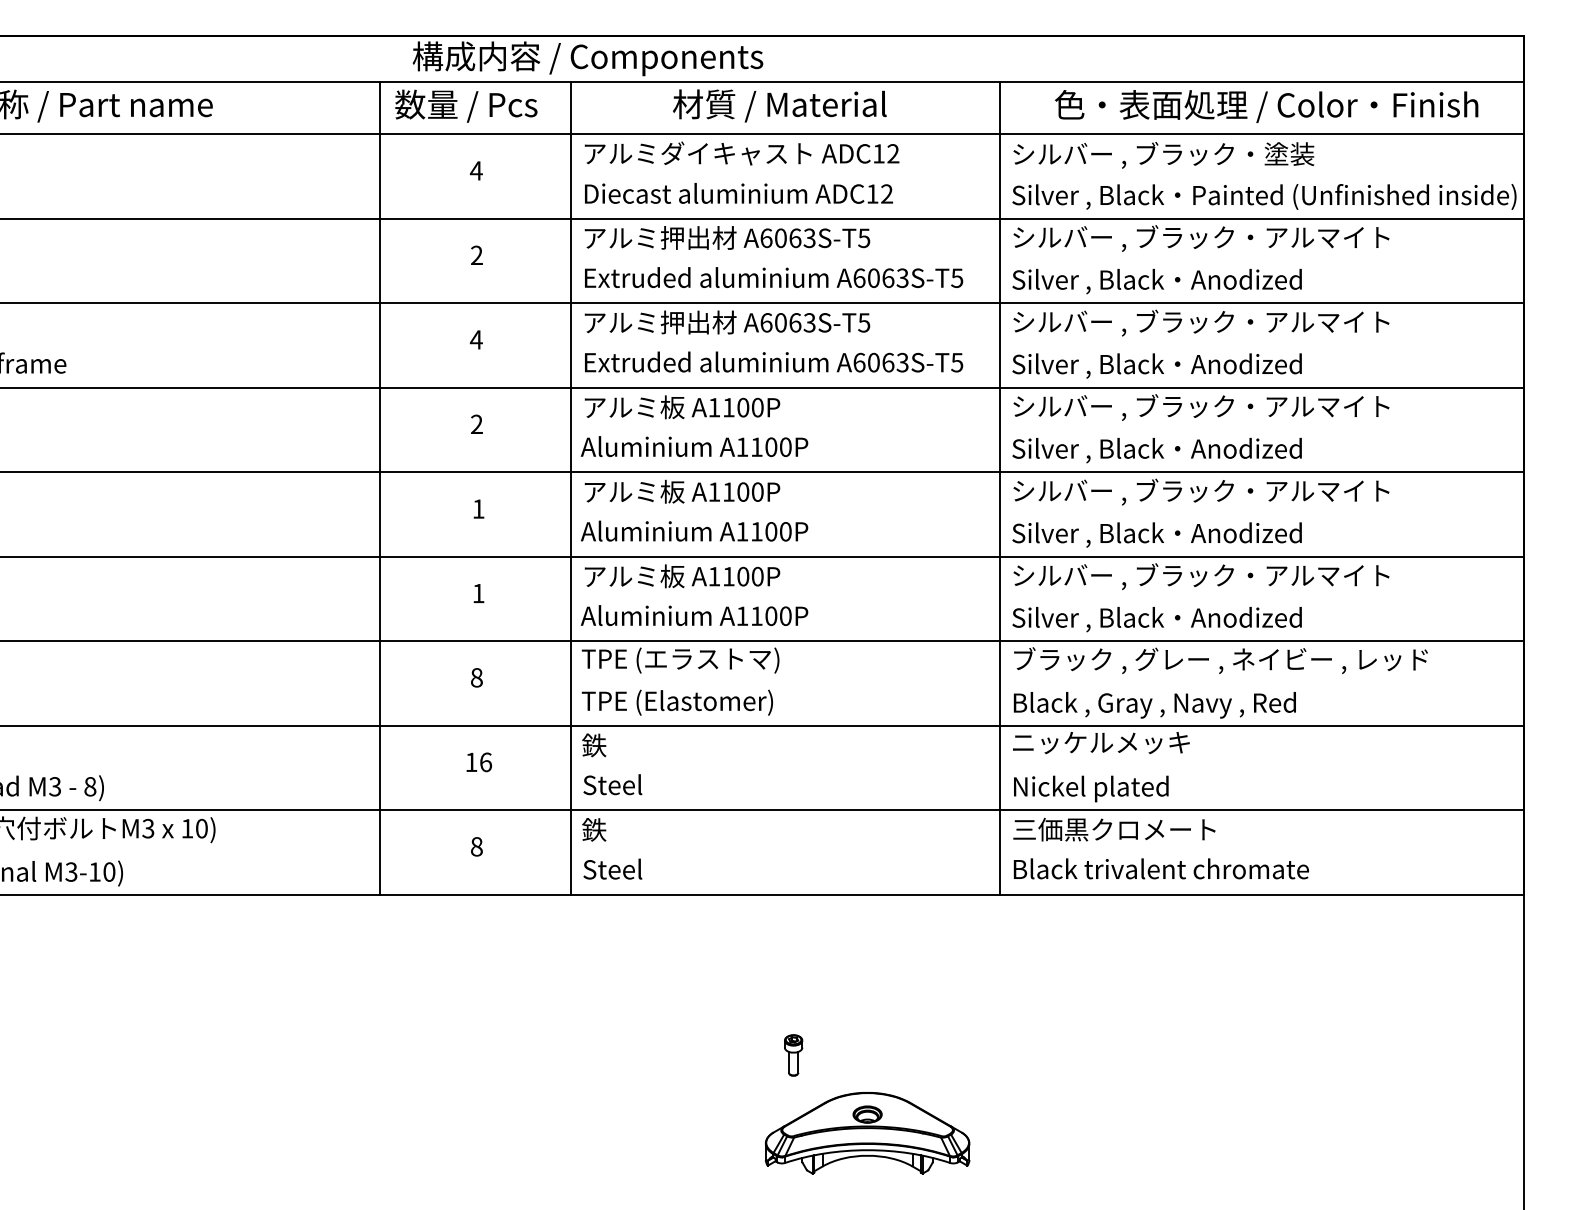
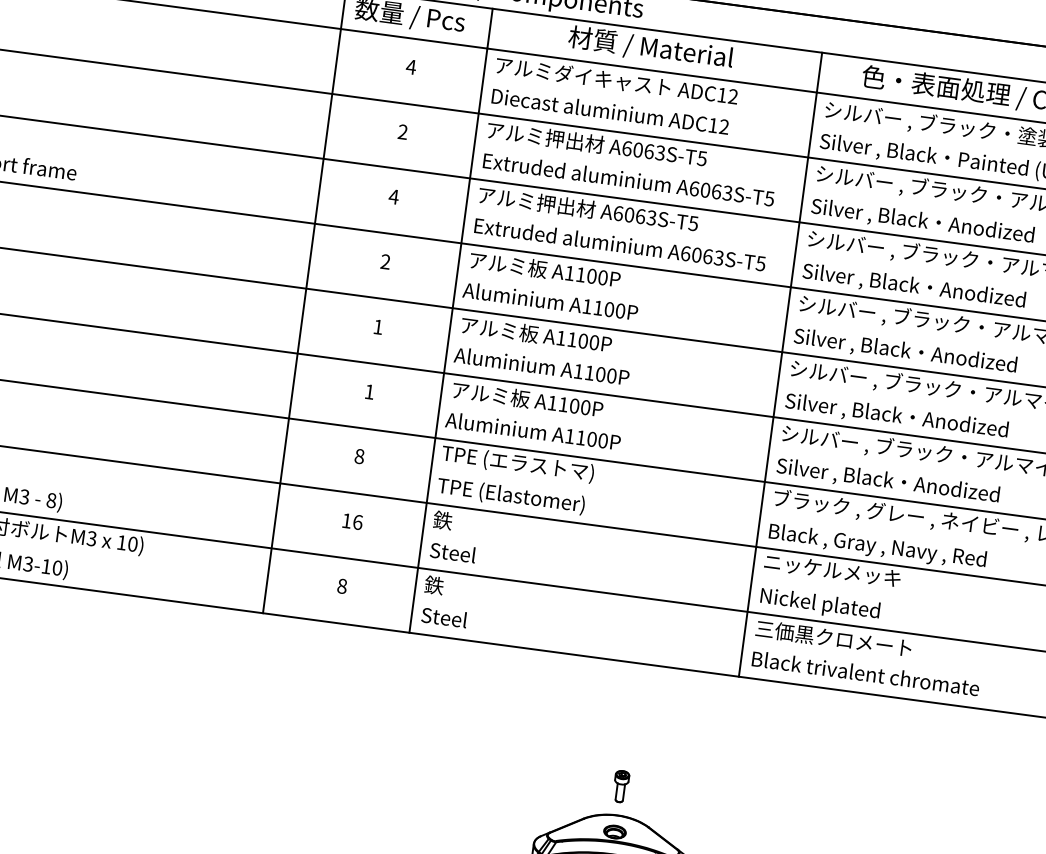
part: (793, 1055) -> (620, 786), moved

